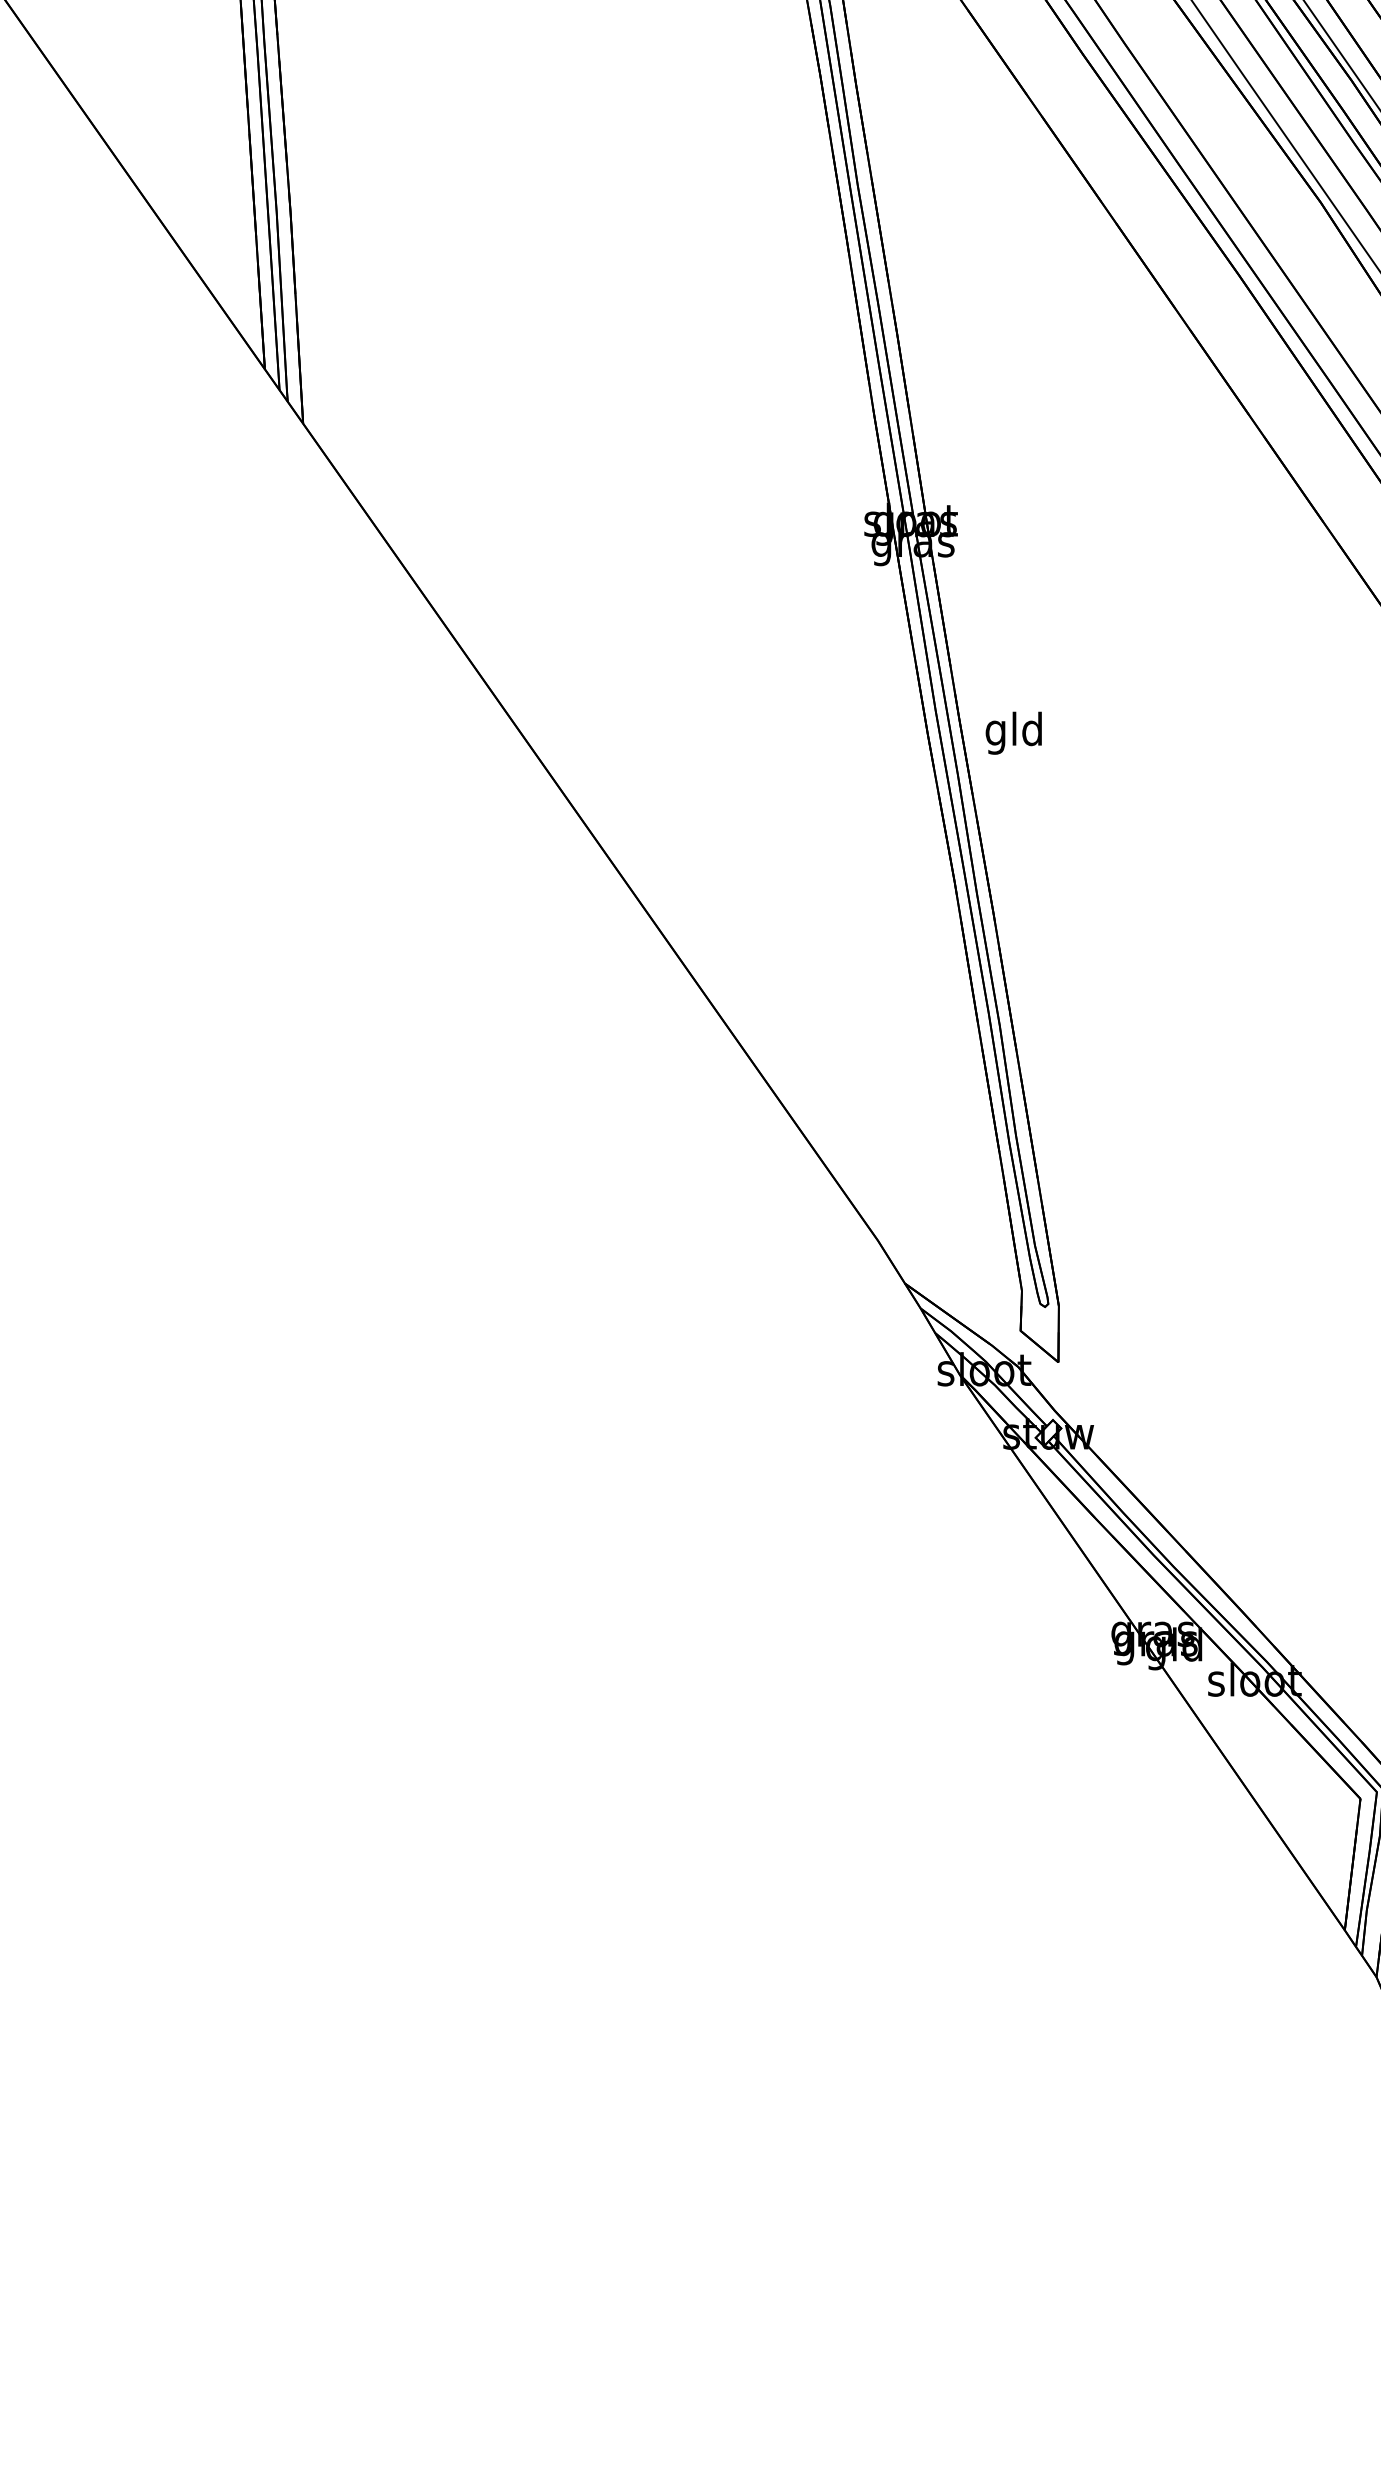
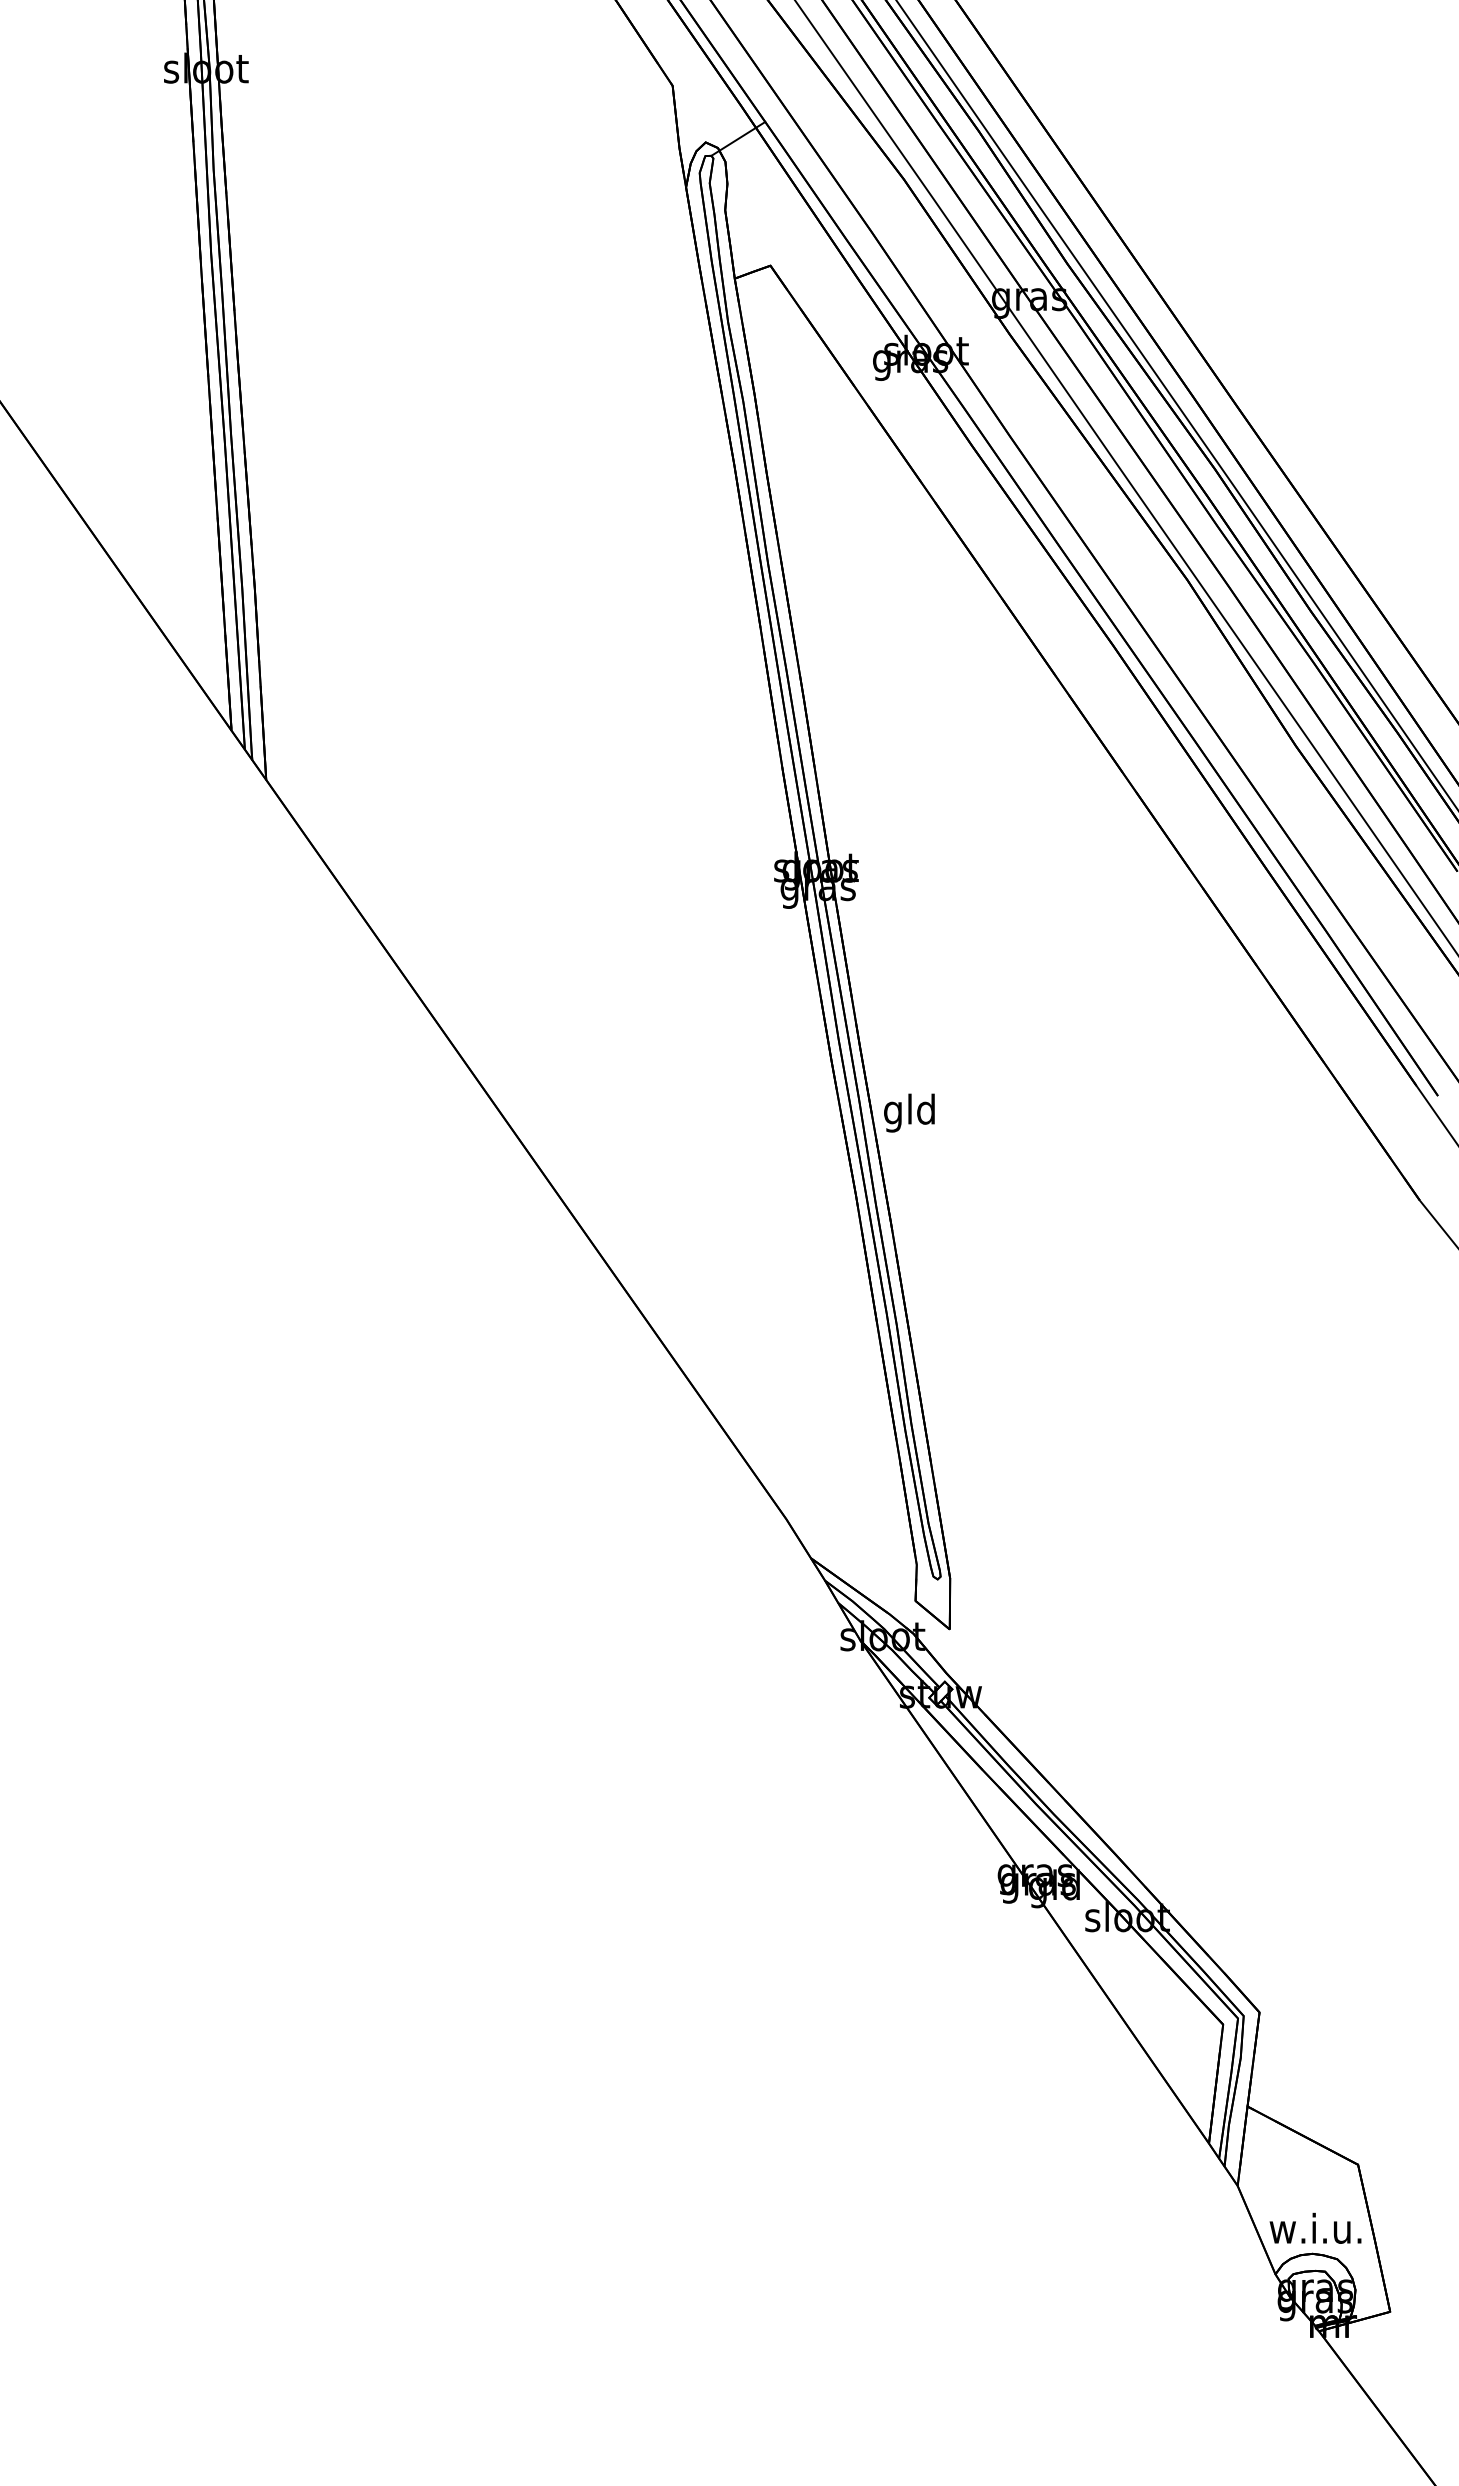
text: (1013, 732) -> (909, 1112), moved

